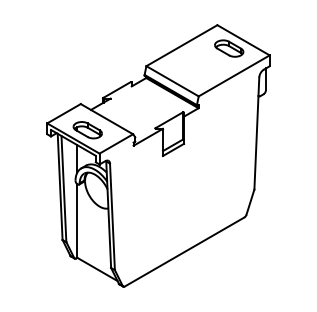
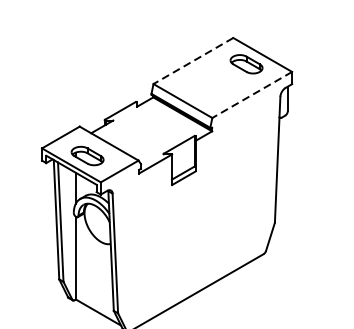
line: (181, 45) -> (192, 60), solid -> dashed
line: (234, 75) -> (252, 94), solid -> dashed

